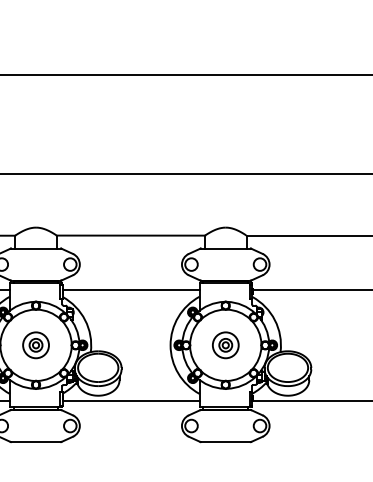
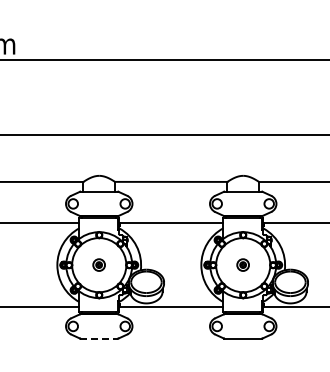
part: (35, 344) -> (98, 264), size x0.6
part: (224, 344) -> (242, 264), size x0.6
line: (36, 441) -> (99, 338), solid -> dashed

